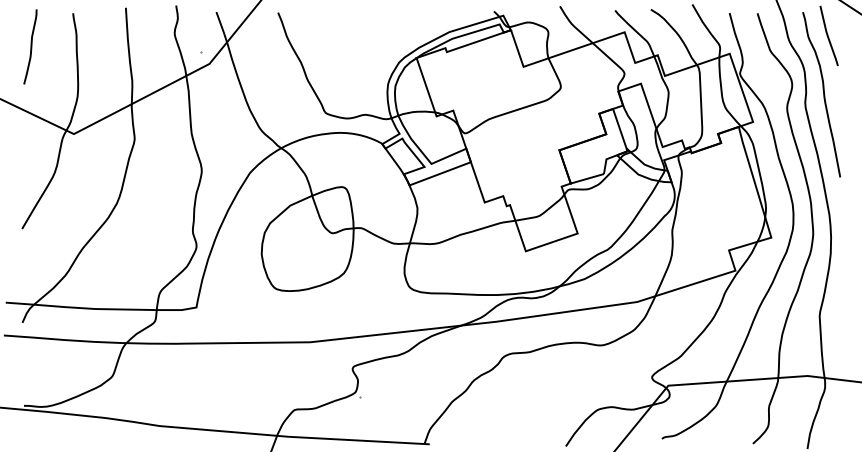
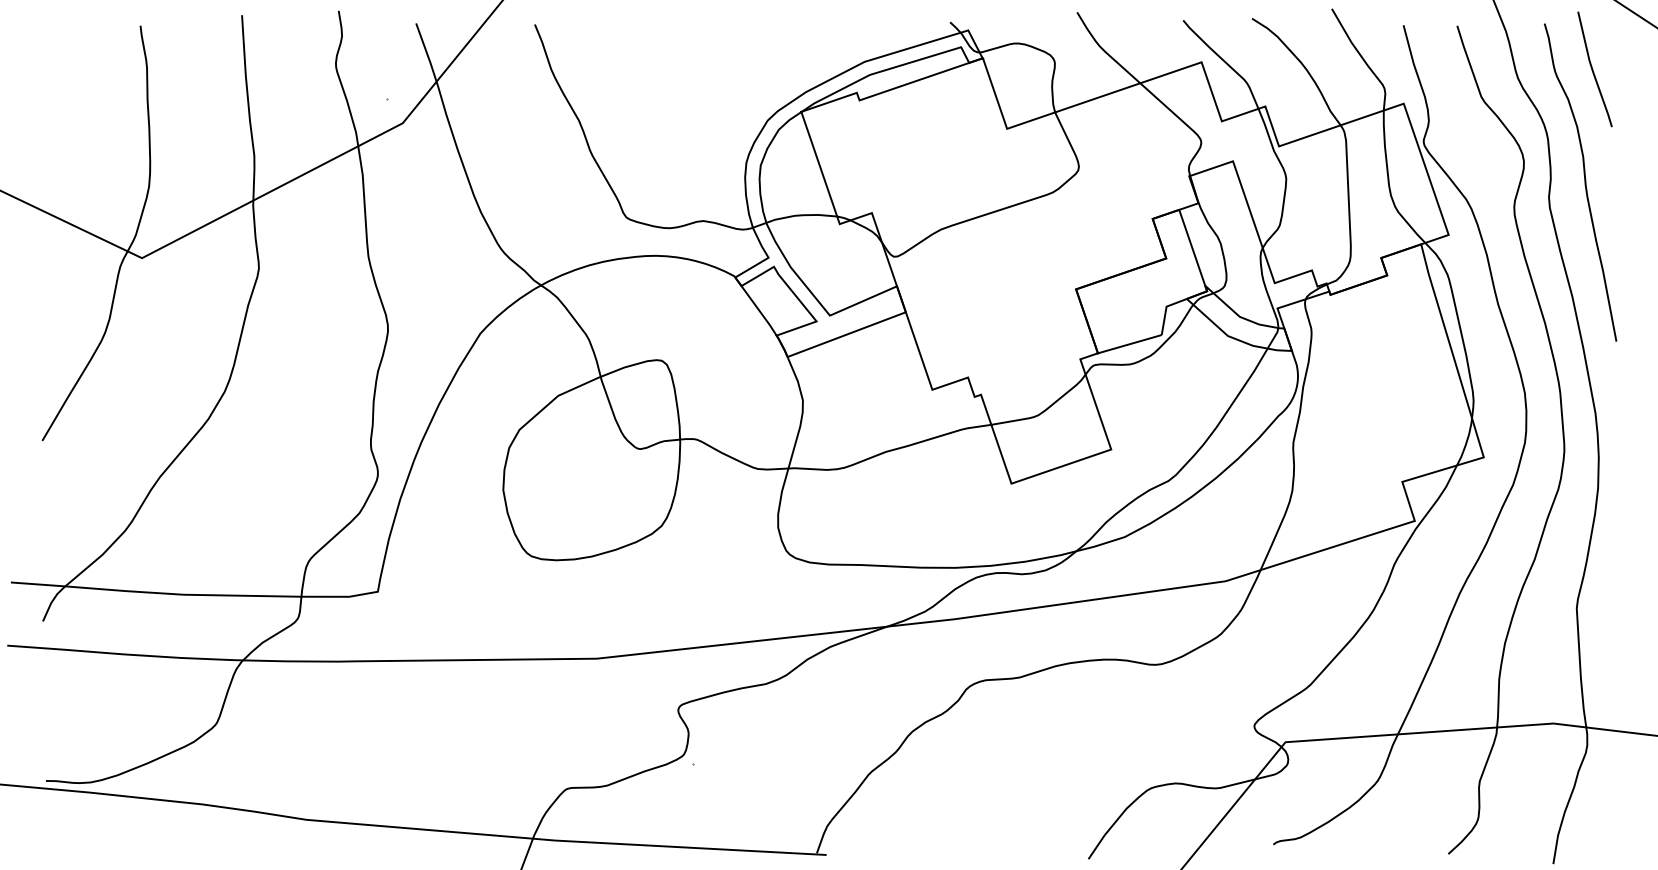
curve: (30, 46) -> (58, 89), removed

